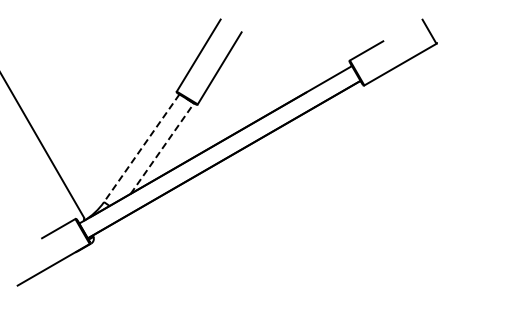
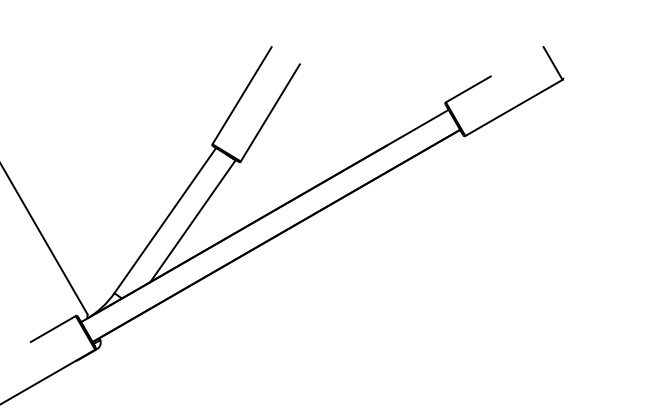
line: (141, 148) -> (164, 220), dashed -> solid
line: (162, 148) -> (193, 220), dashed -> solid

